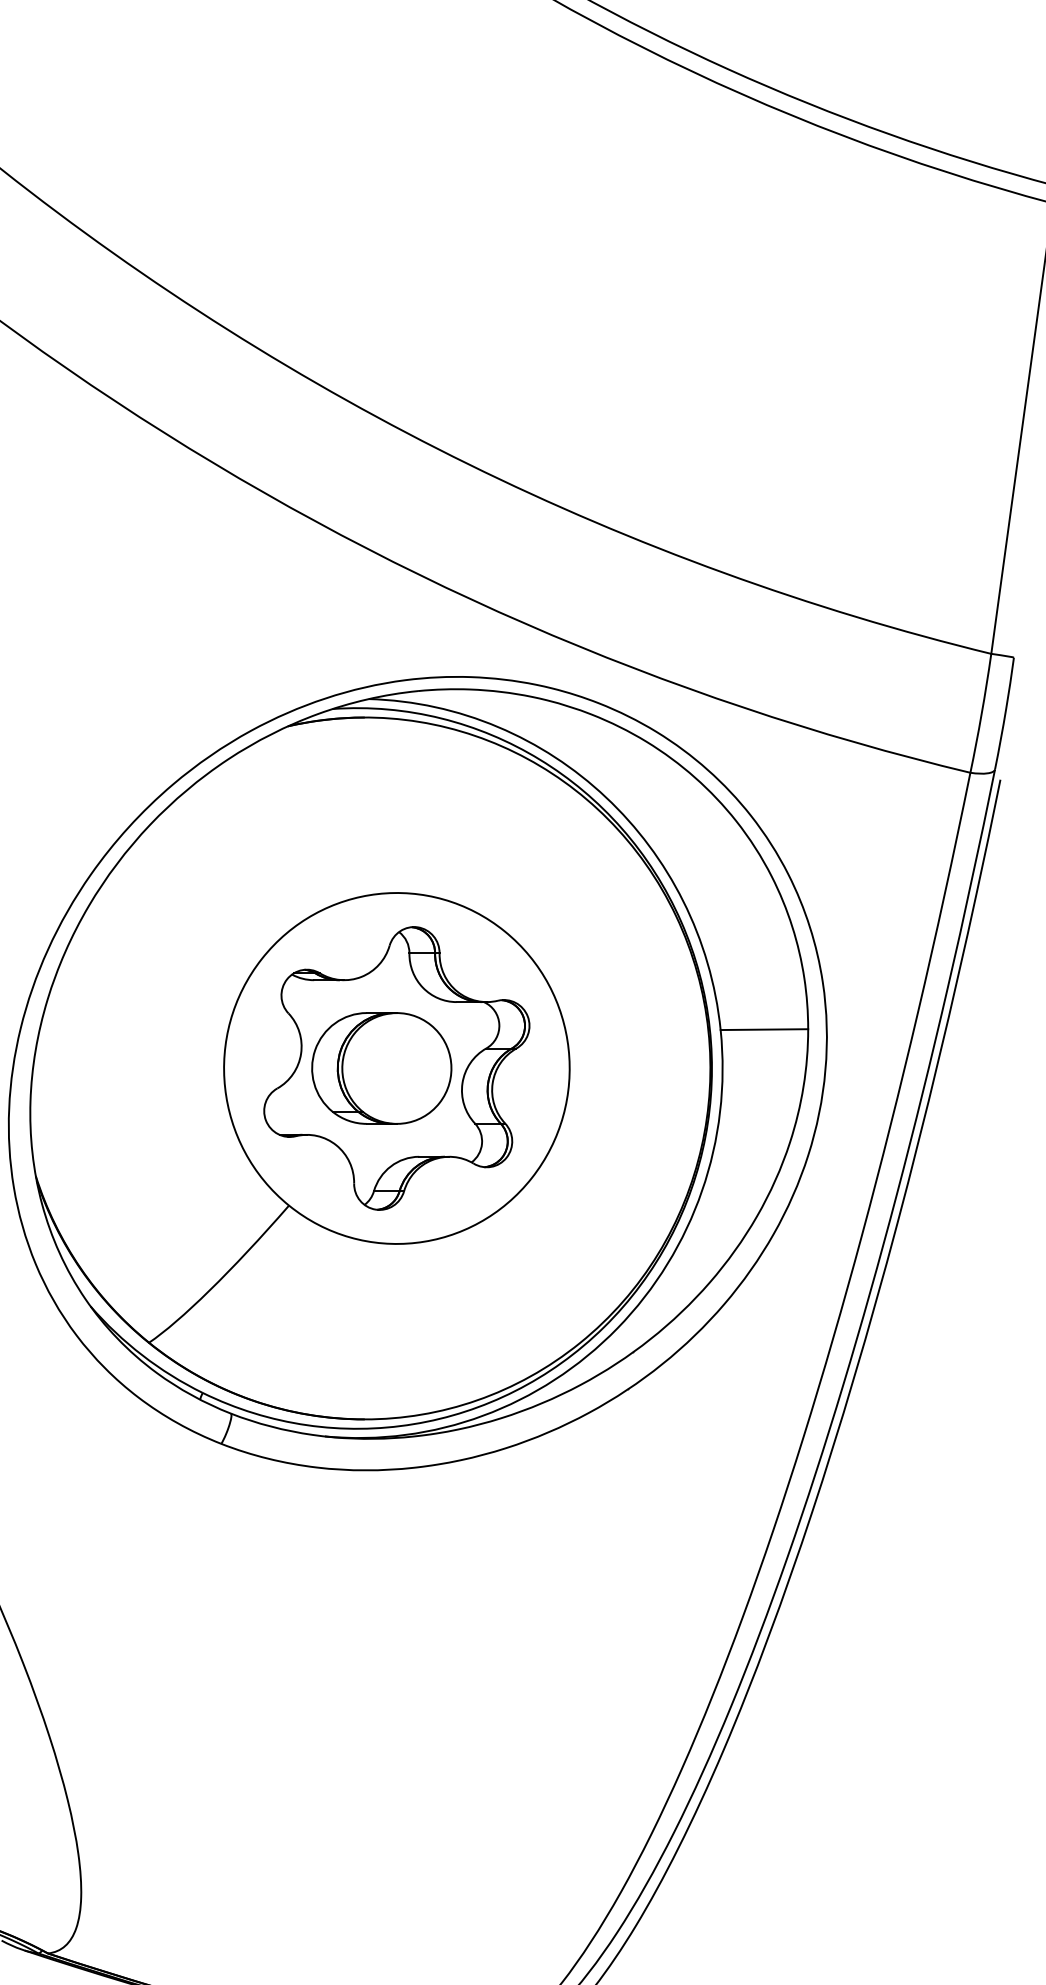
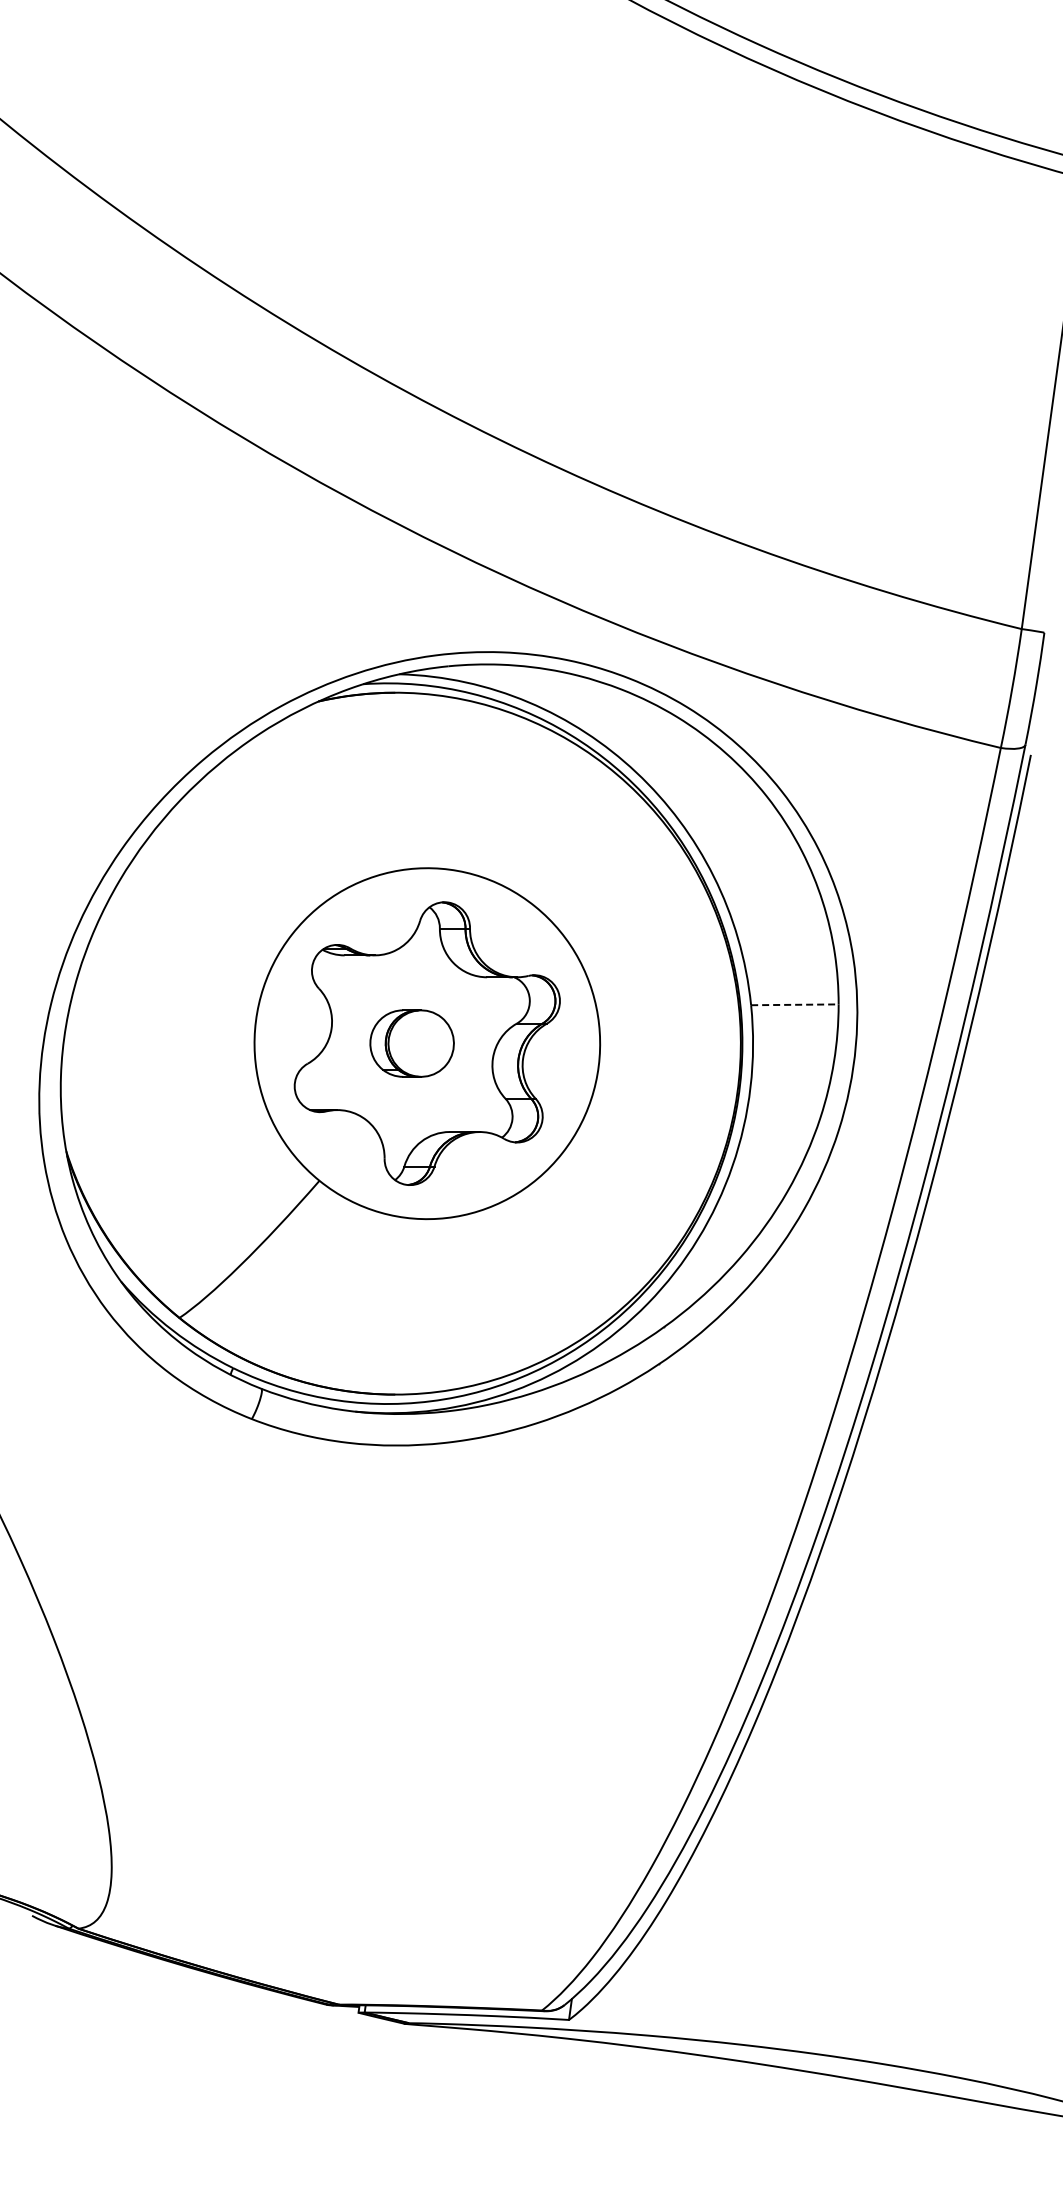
line: (764, 1029) -> (794, 1004), solid -> dashed
part: (381, 1068) -> (411, 1043), size x0.6

